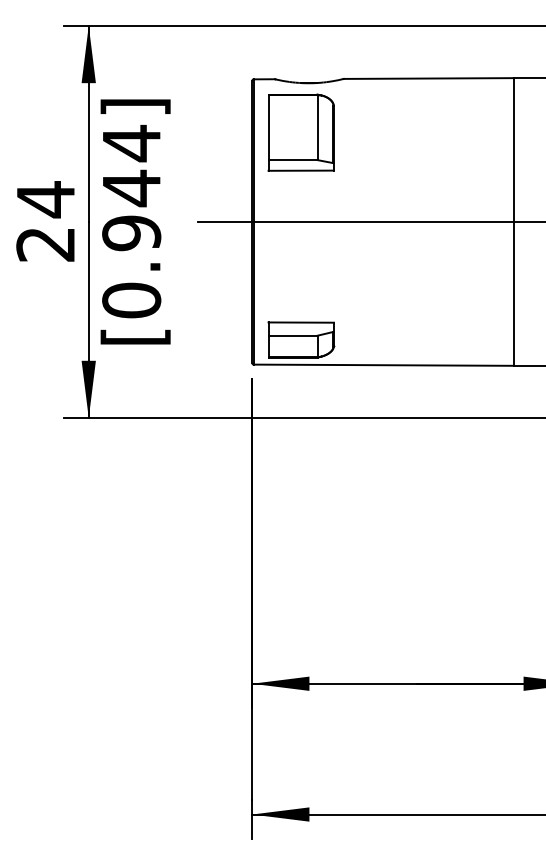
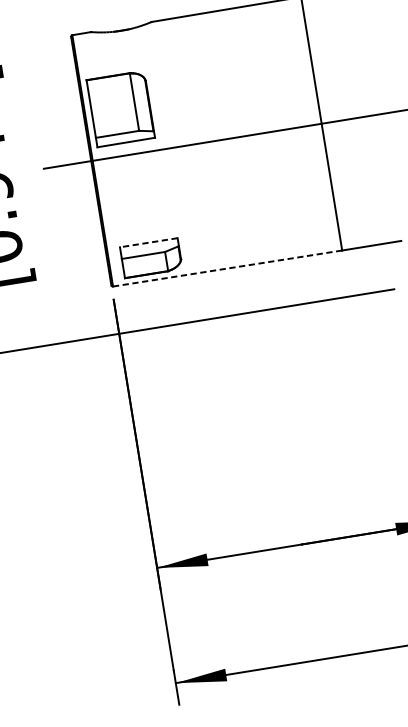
part: (300, 132) -> (120, 108), moved
line: (301, 322) -> (149, 242), solid -> dashed
line: (383, 365) -> (227, 268), solid -> dashed

